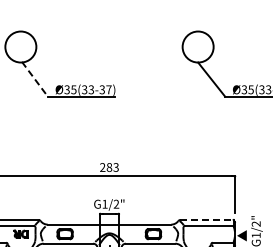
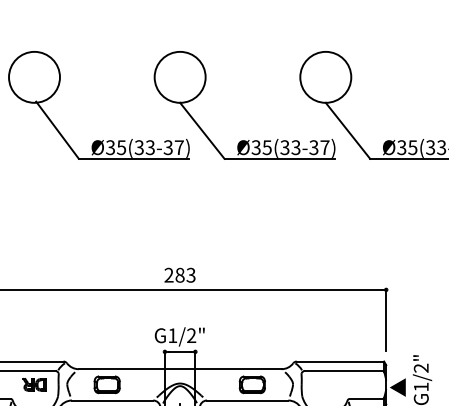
line: (34, 79) -> (56, 130), dashed -> solid
part: (148, 85) -> (244, 140), added
line: (207, 219) -> (341, 360), dashed -> solid

